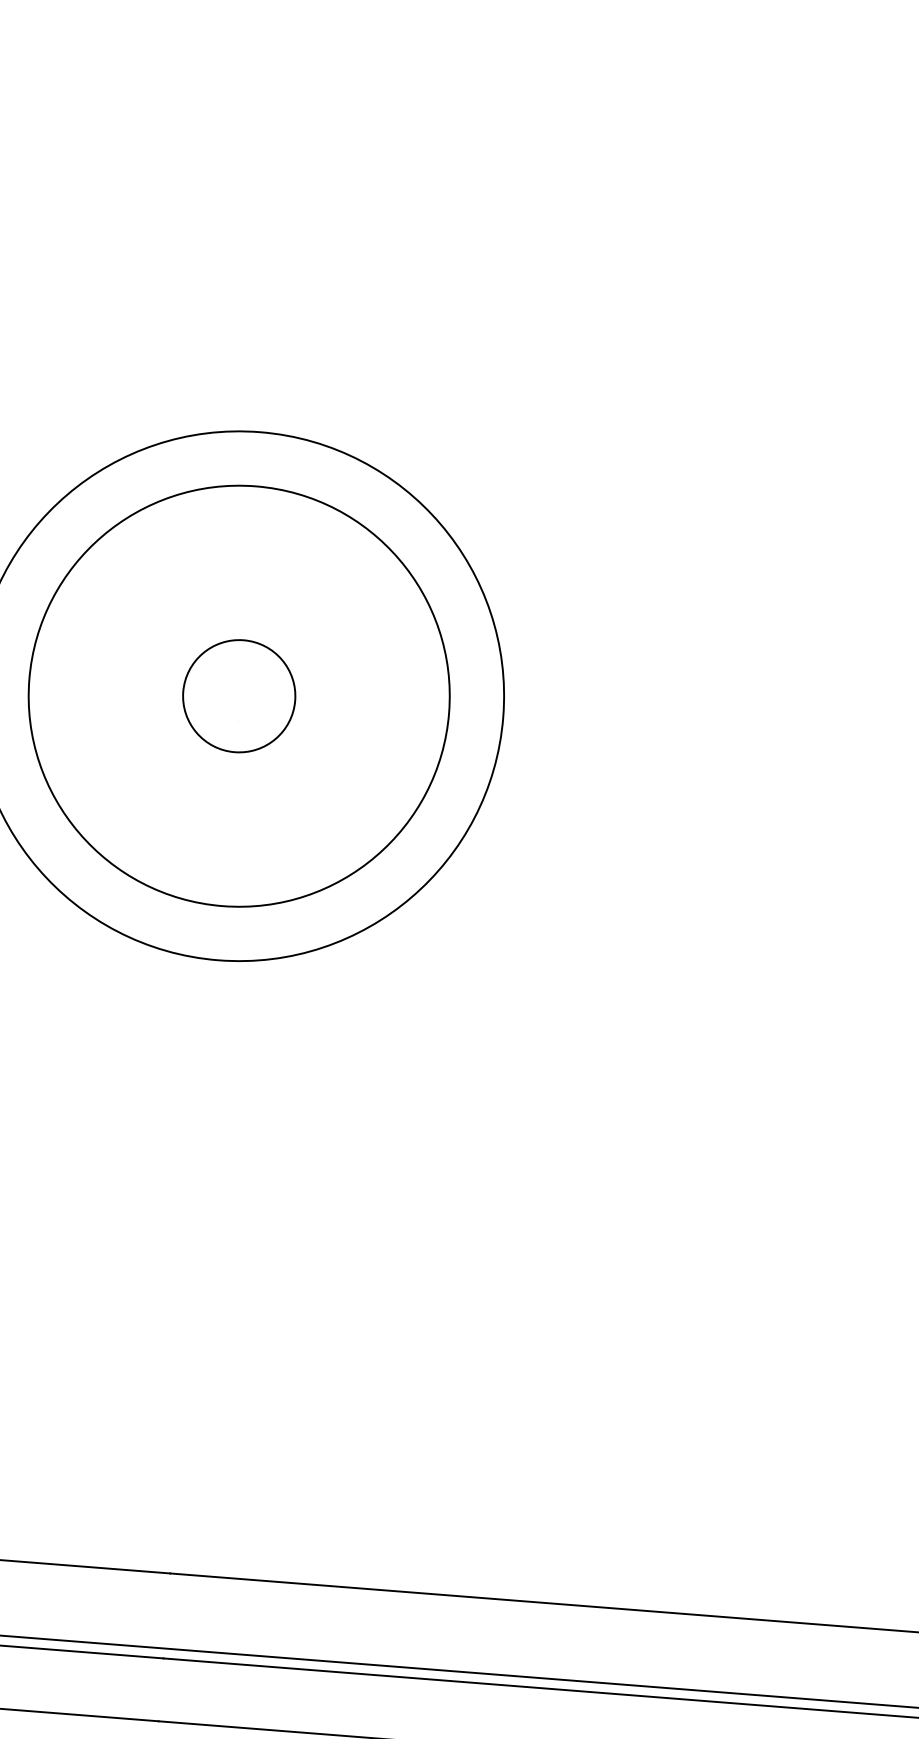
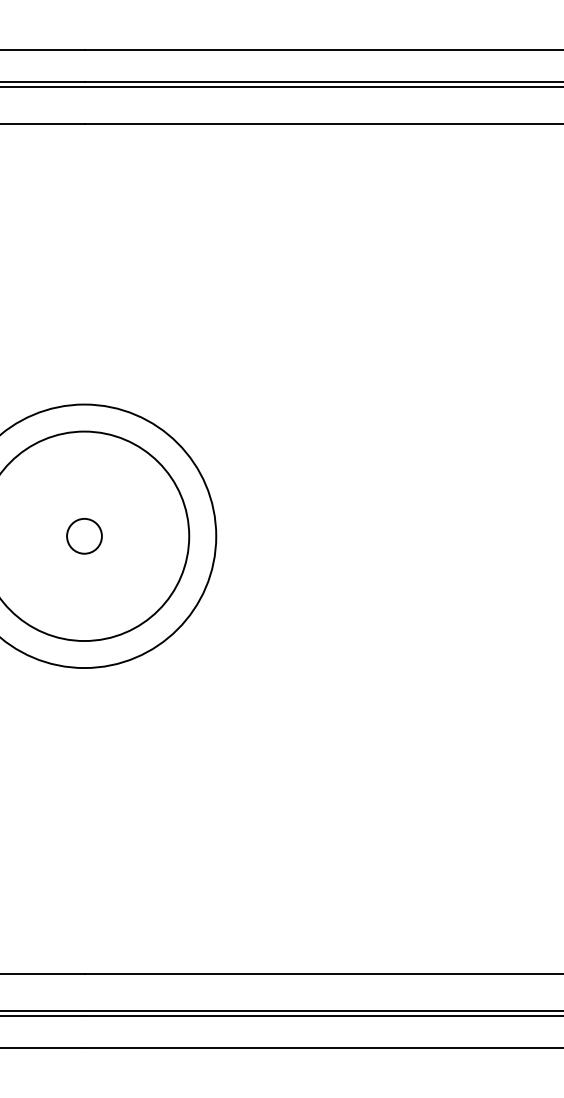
circle: (239, 694) -> (84, 535), size x0.62

